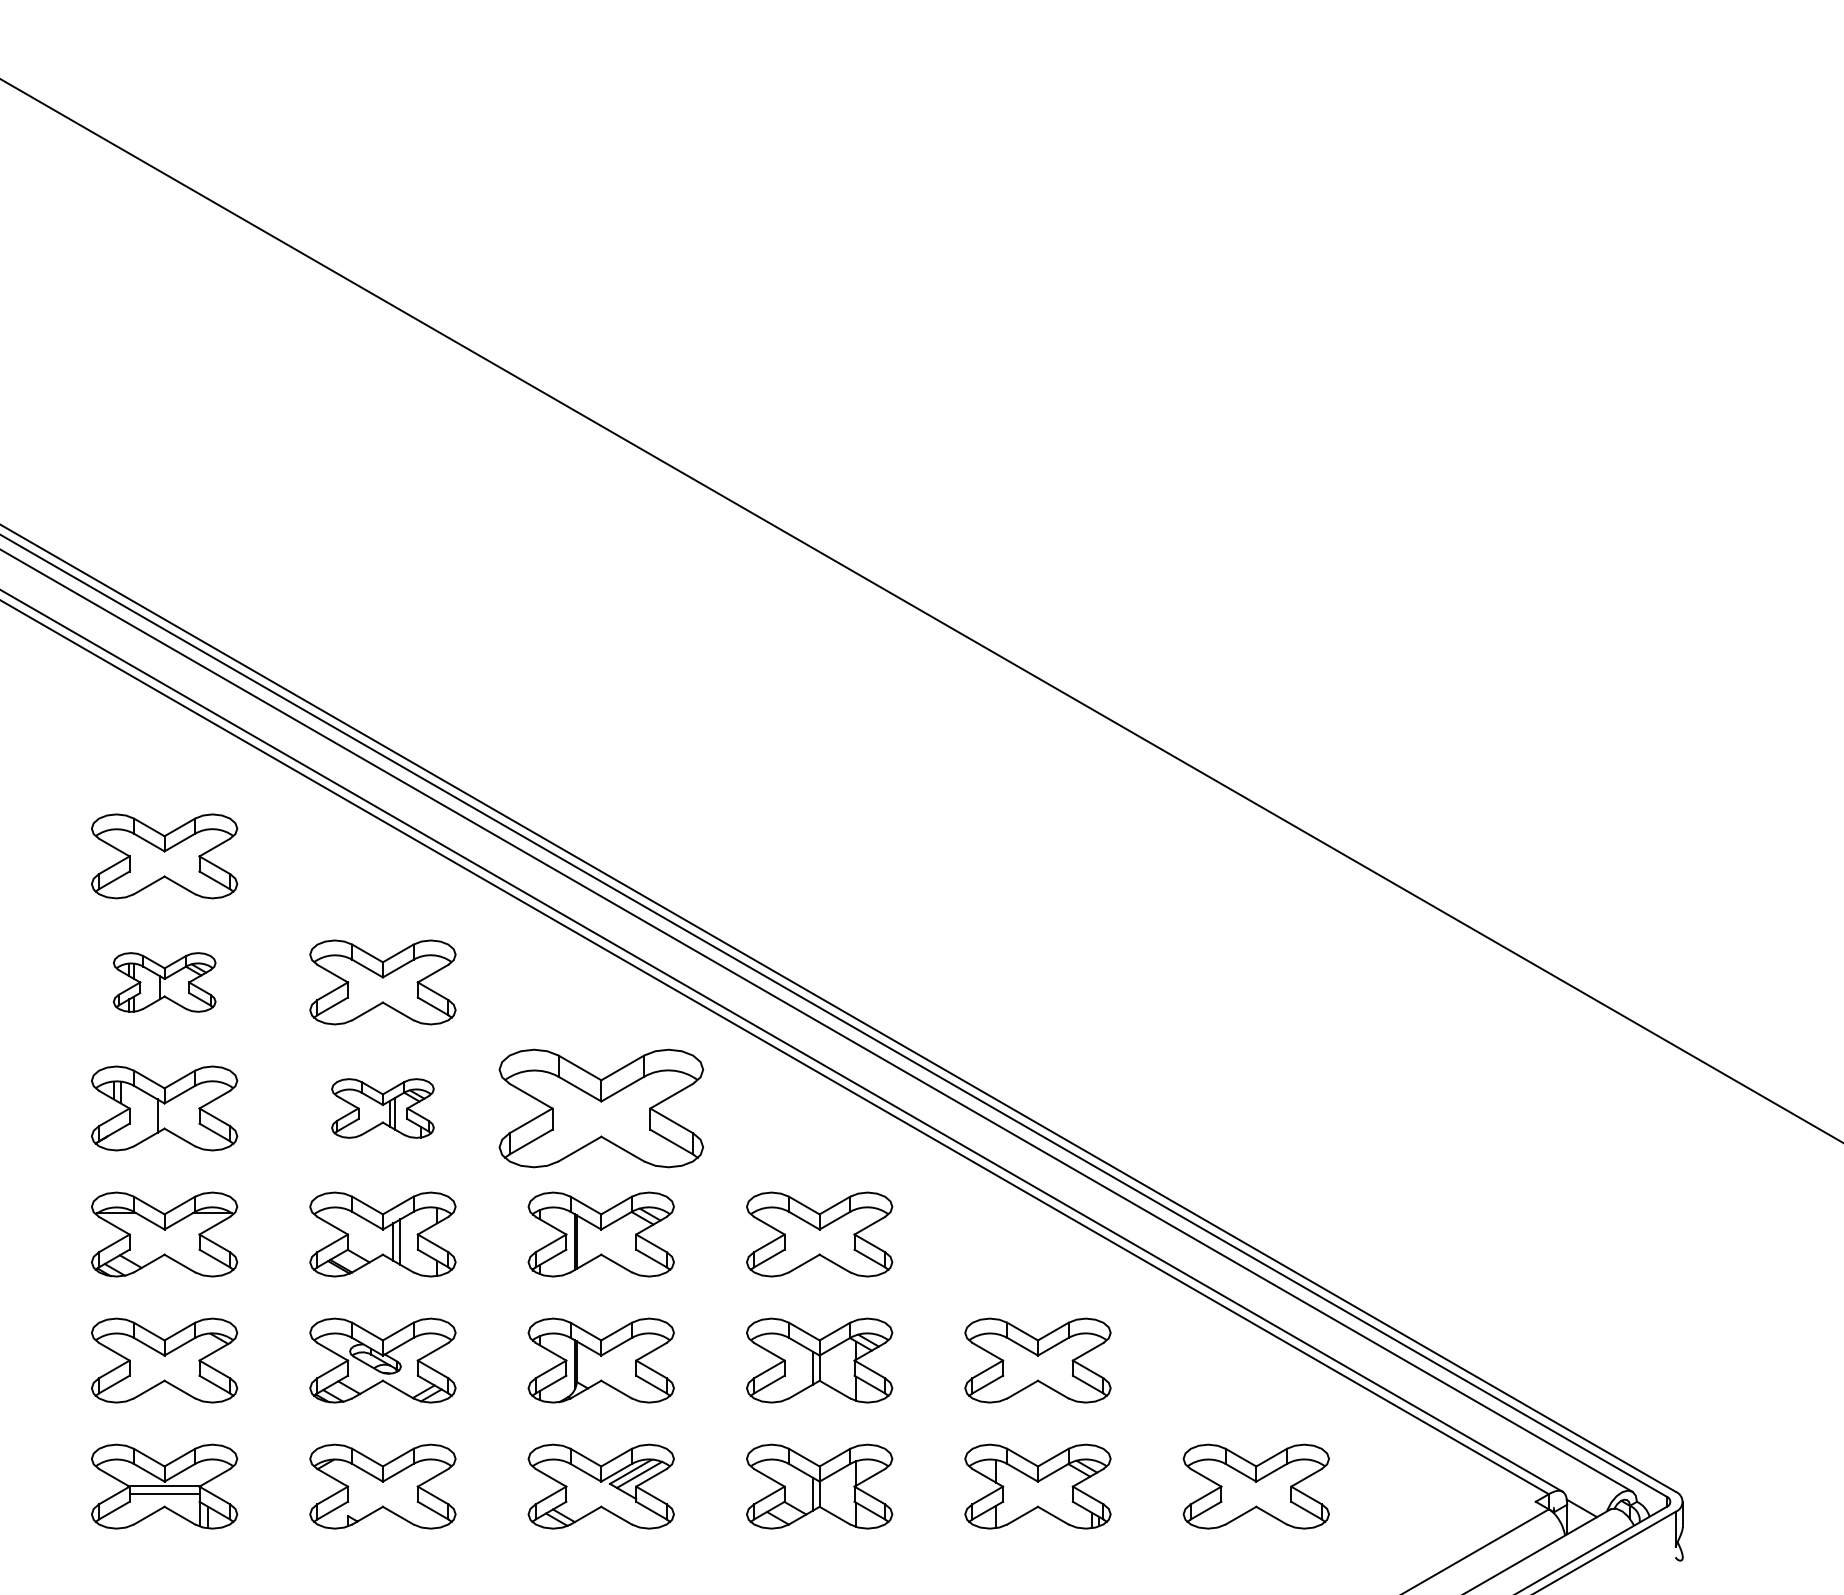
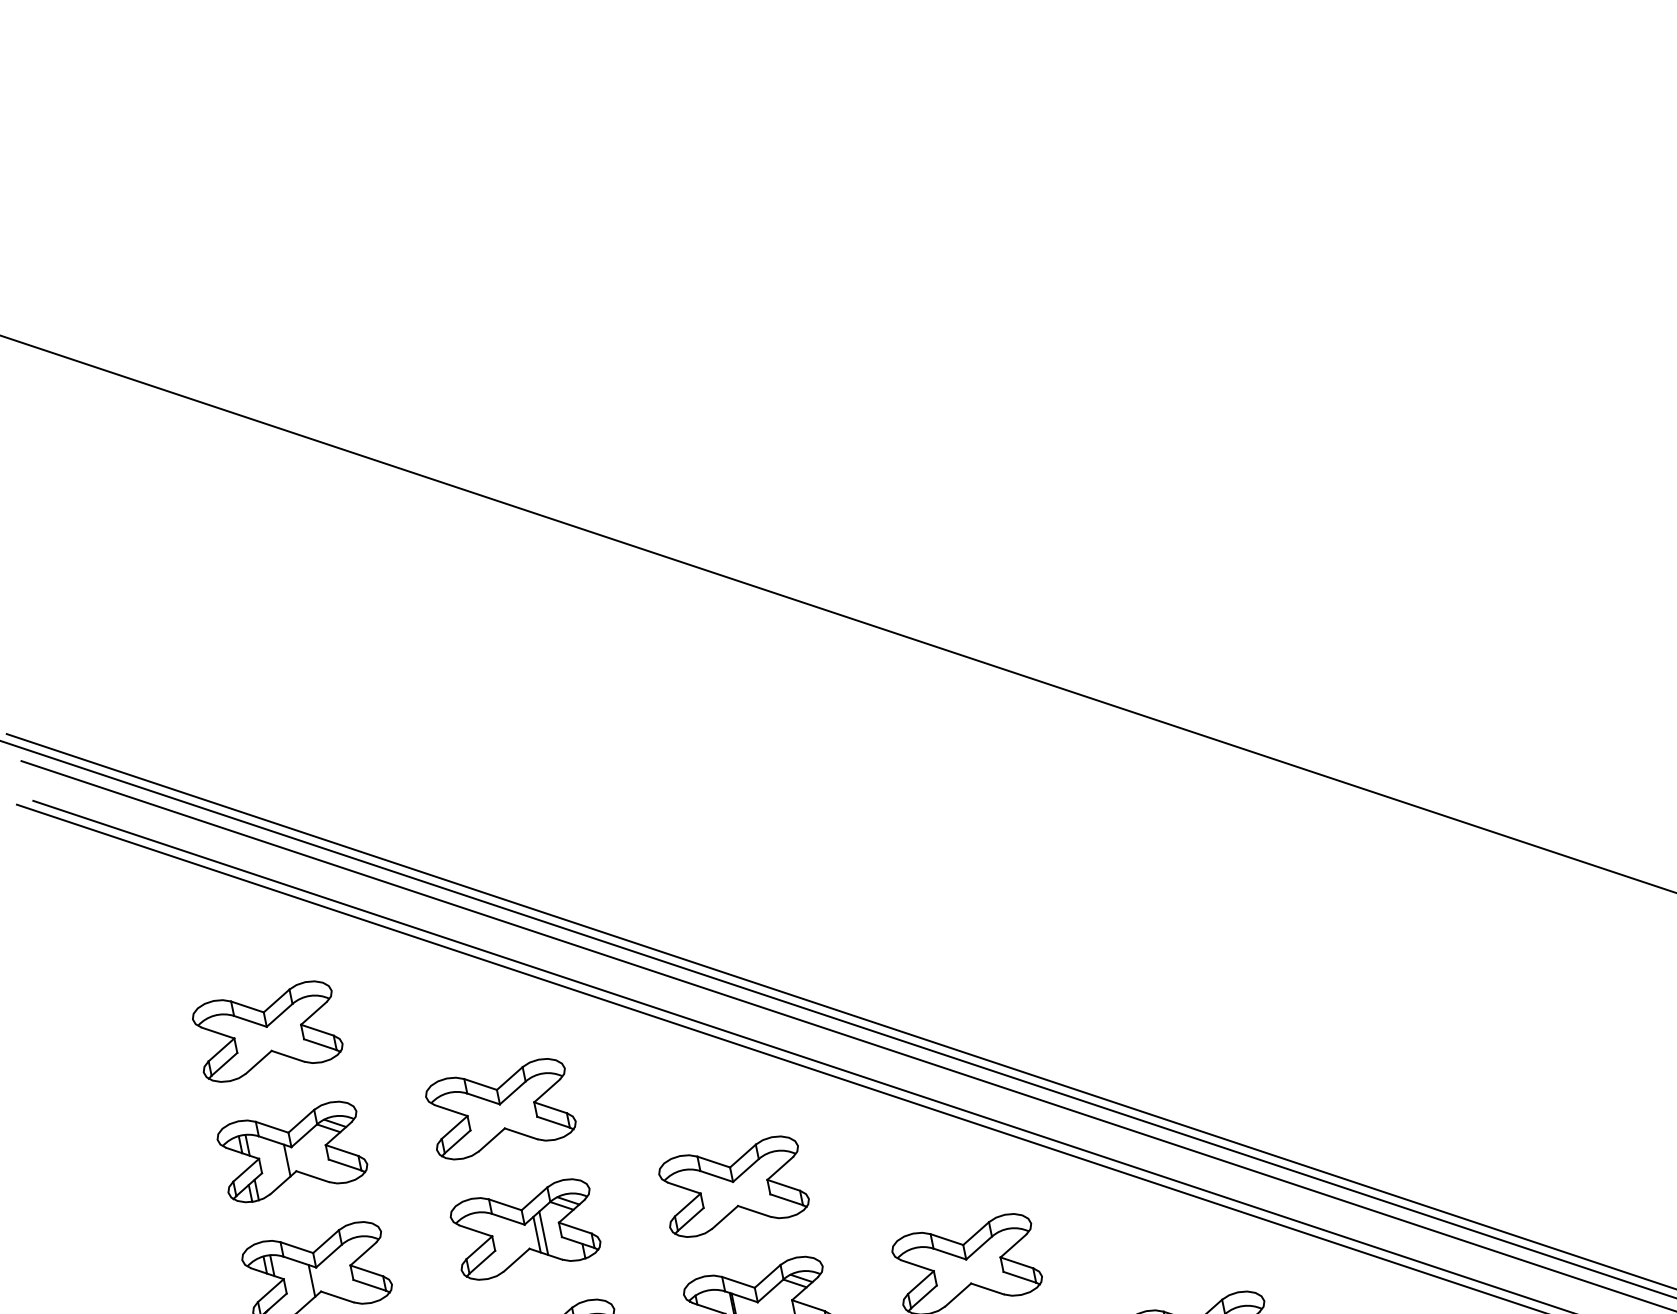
part: (164, 982) -> (292, 1152), size x1.43
part: (382, 1108) -> (525, 1229), size x1.43
part: (600, 1108) -> (733, 1186), size x0.71

